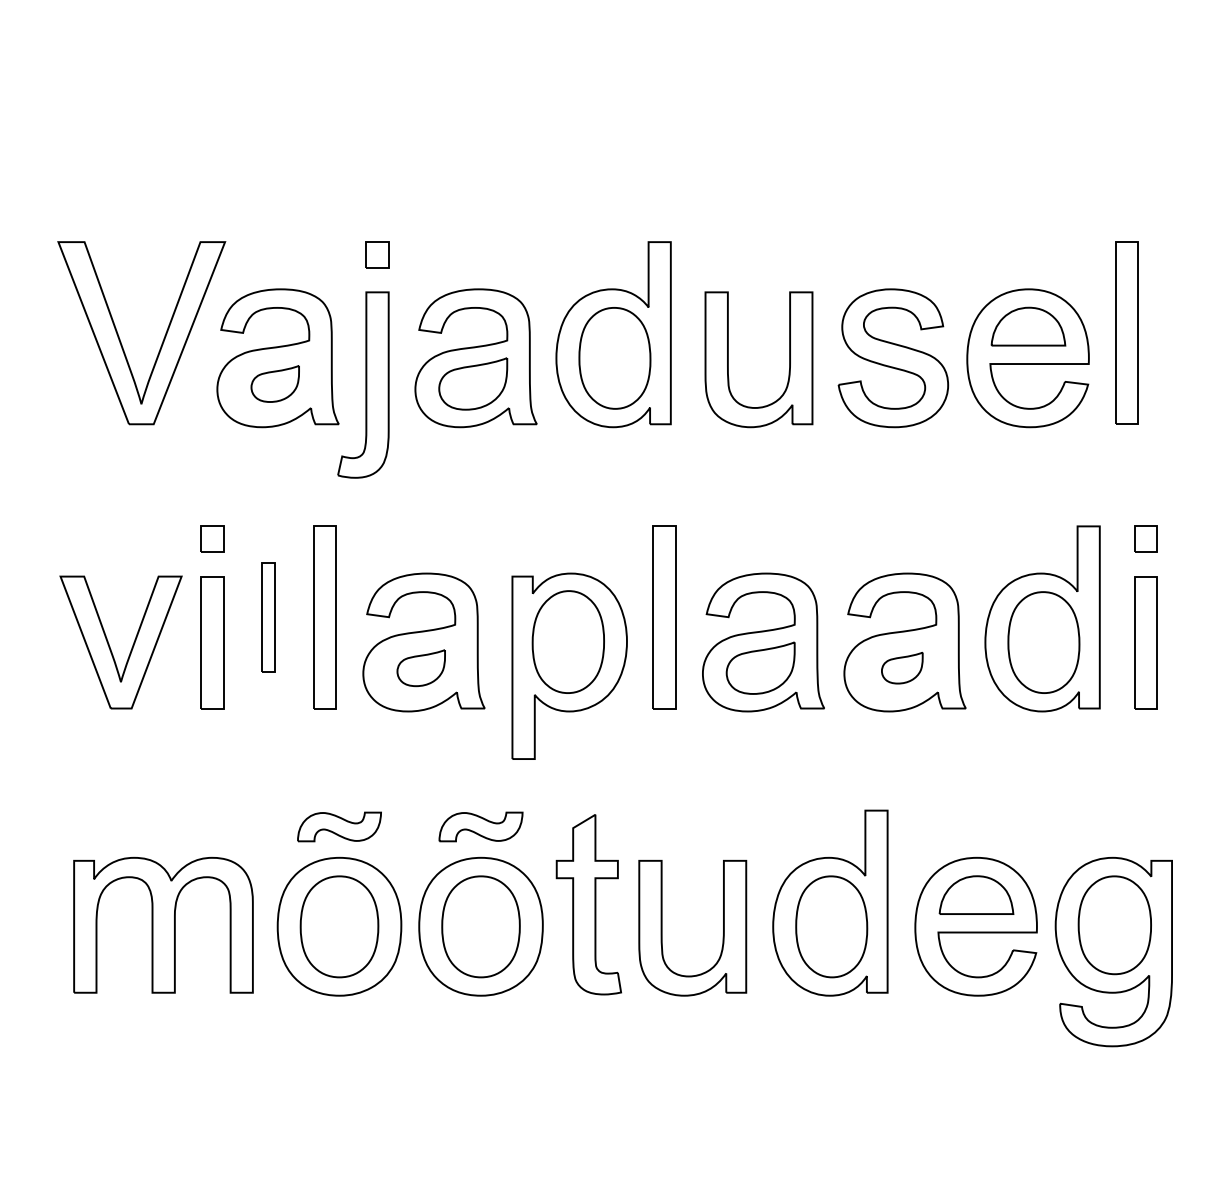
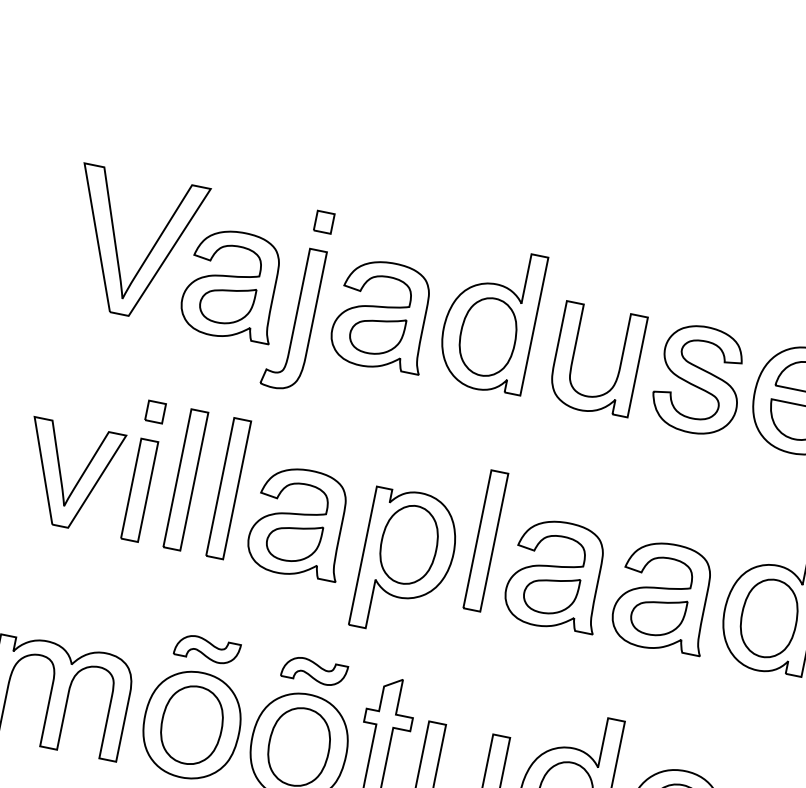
part: (275, 383) -> (227, 303), size x1.43
part: (268, 617) -> (185, 479), size x1.67
part: (421, 667) -> (294, 541), size x1.43
part: (902, 667) -> (658, 615), size x1.67

